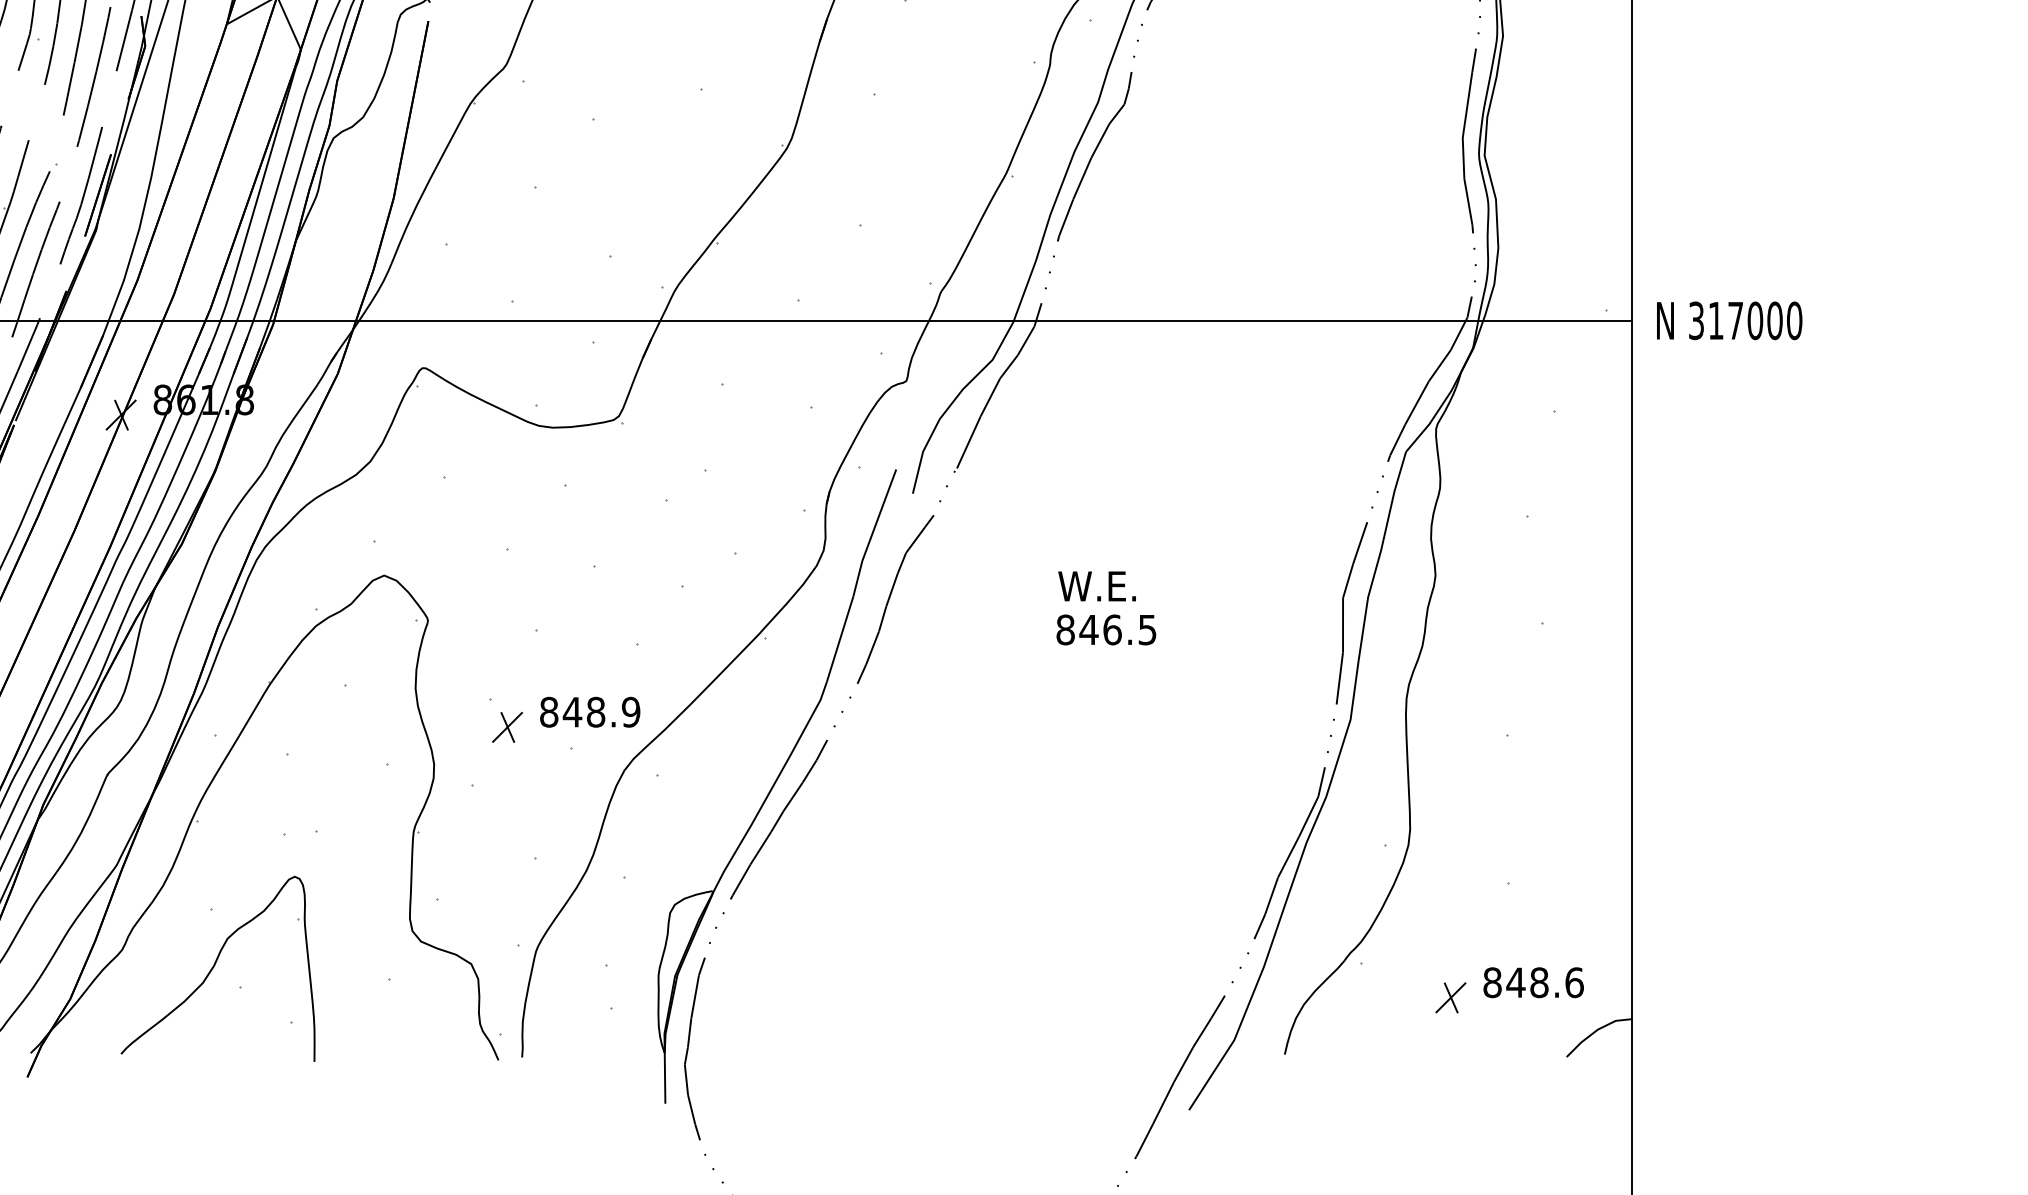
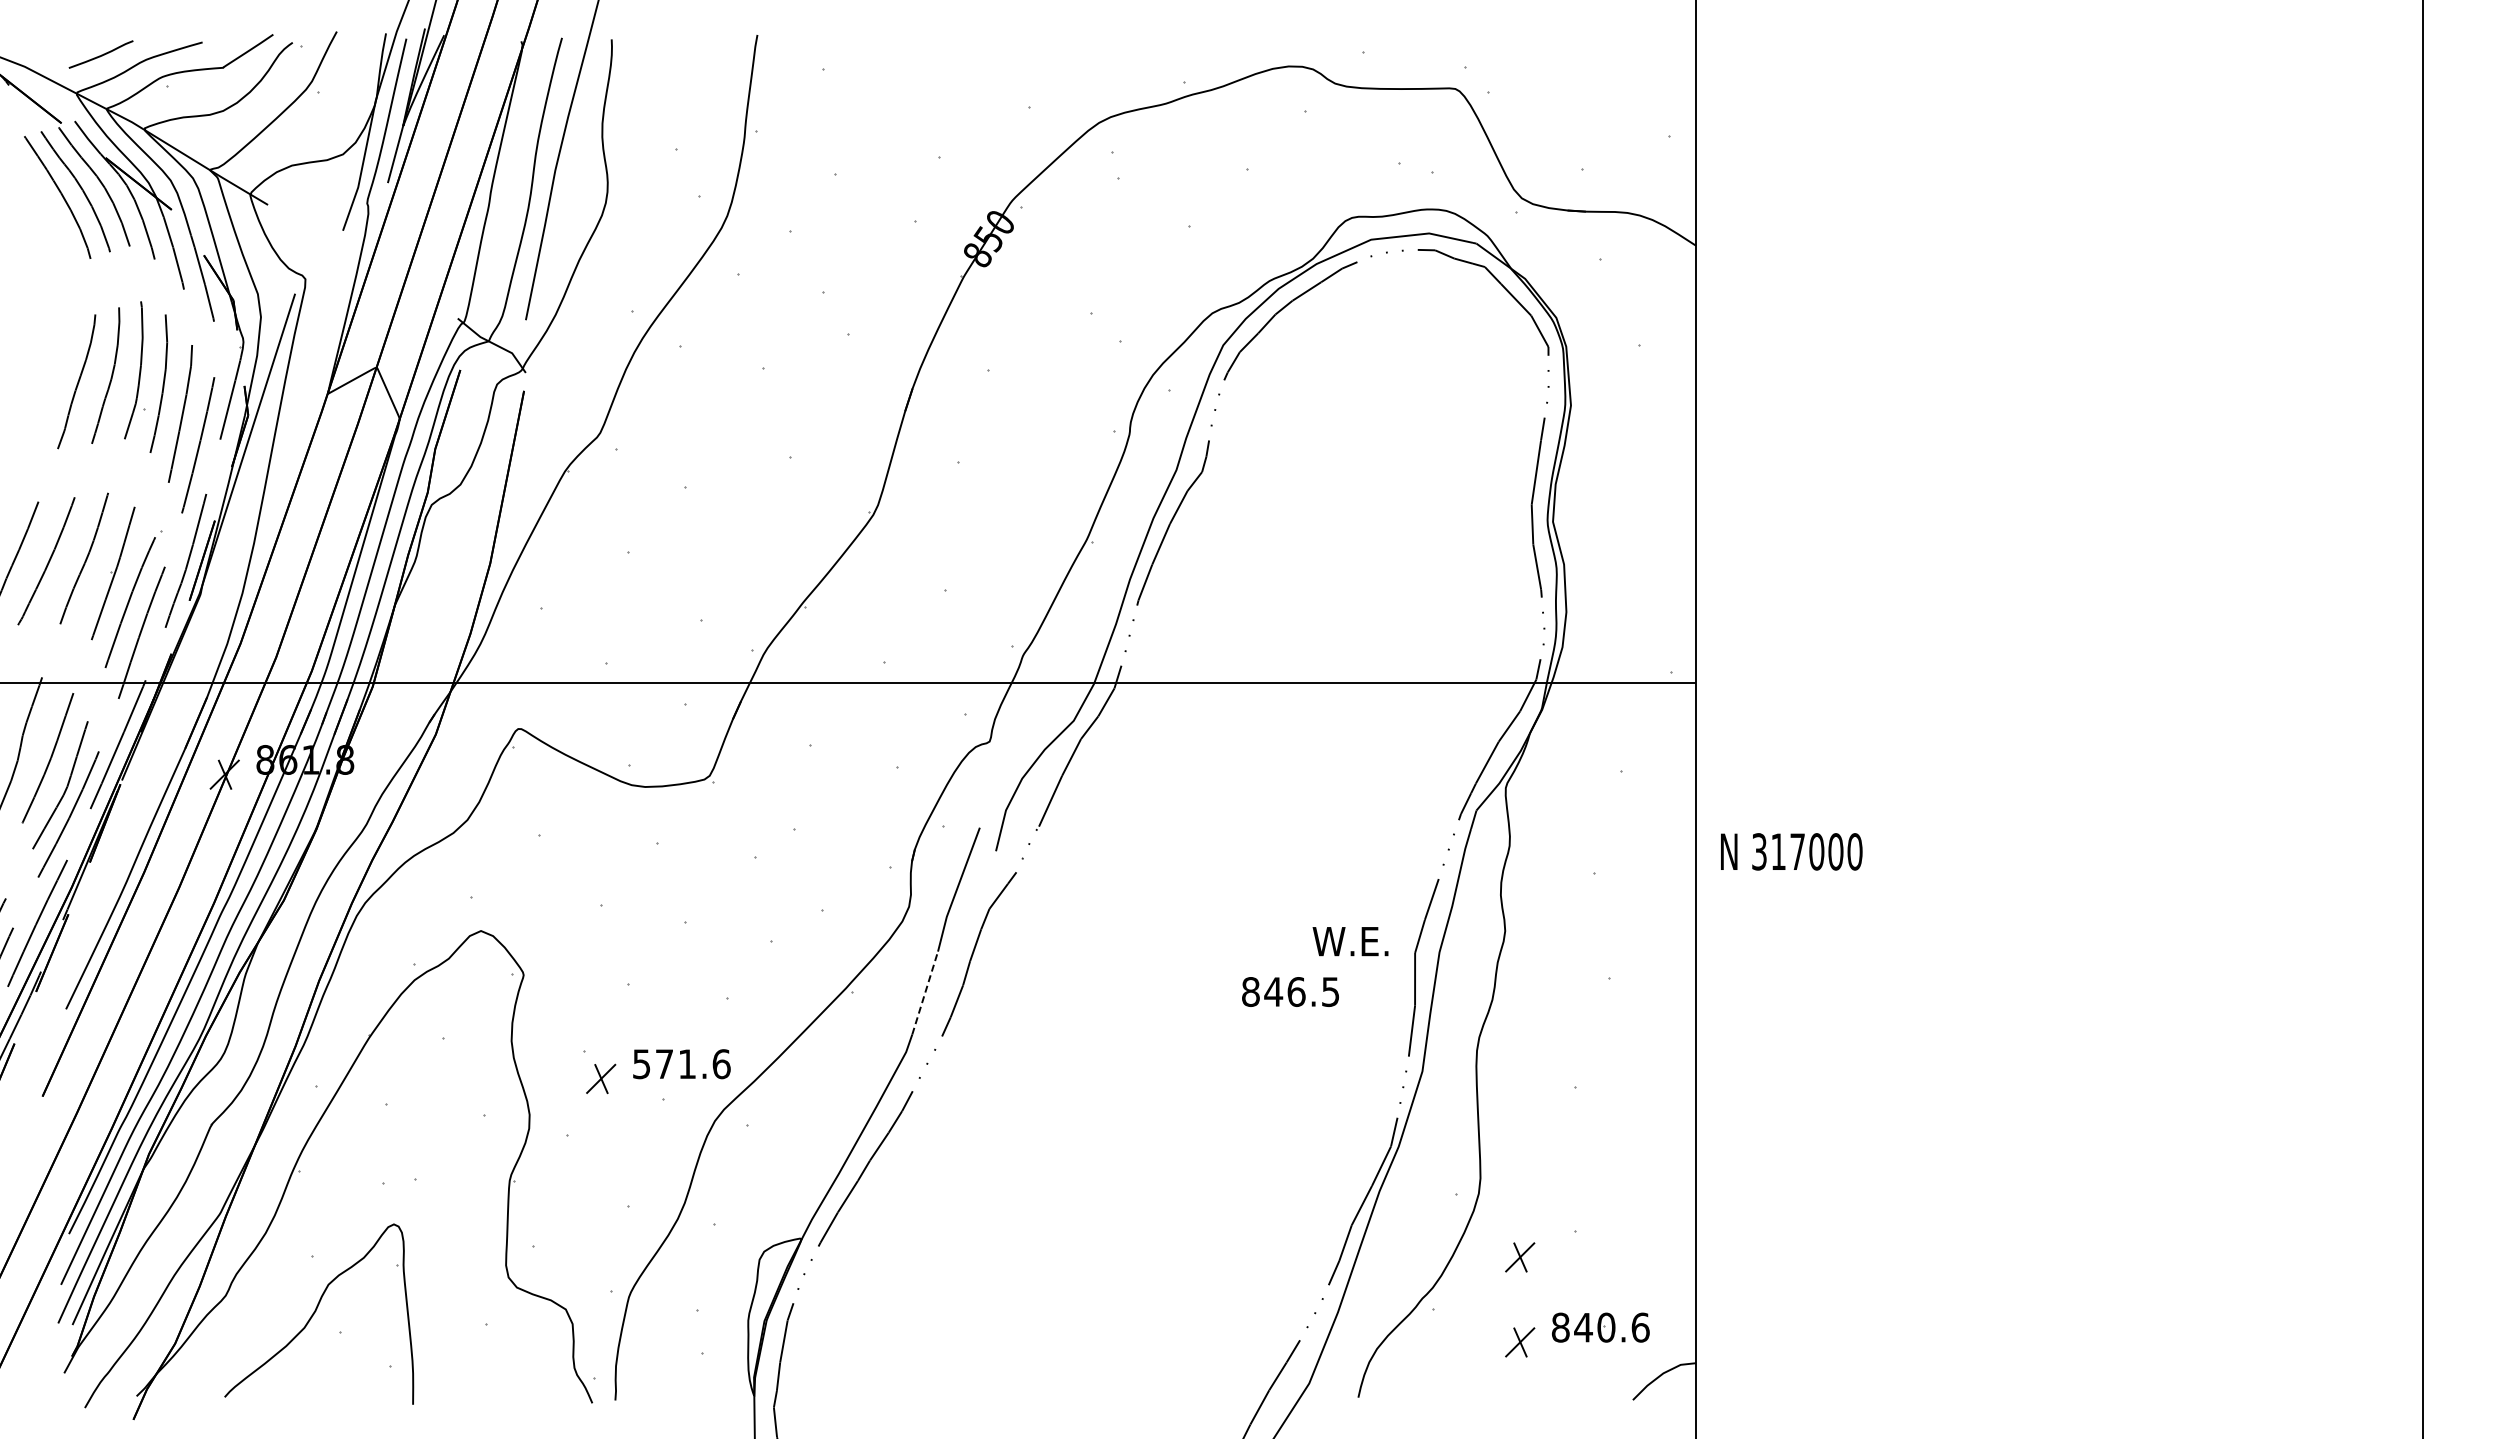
text: (1729, 320) -> (1791, 851), moved
text: (1097, 586) -> (1350, 941), moved
text: (1106, 629) -> (1290, 991), moved
line: (840, 638) -> (925, 992), solid -> dashed
text: (589, 712) -> (681, 1064), 848.9 -> 571.6
part: (1451, 910) -> (1520, 1257), added
text: (1539, 982) -> (1606, 1327), 848.6 -> 840.6

